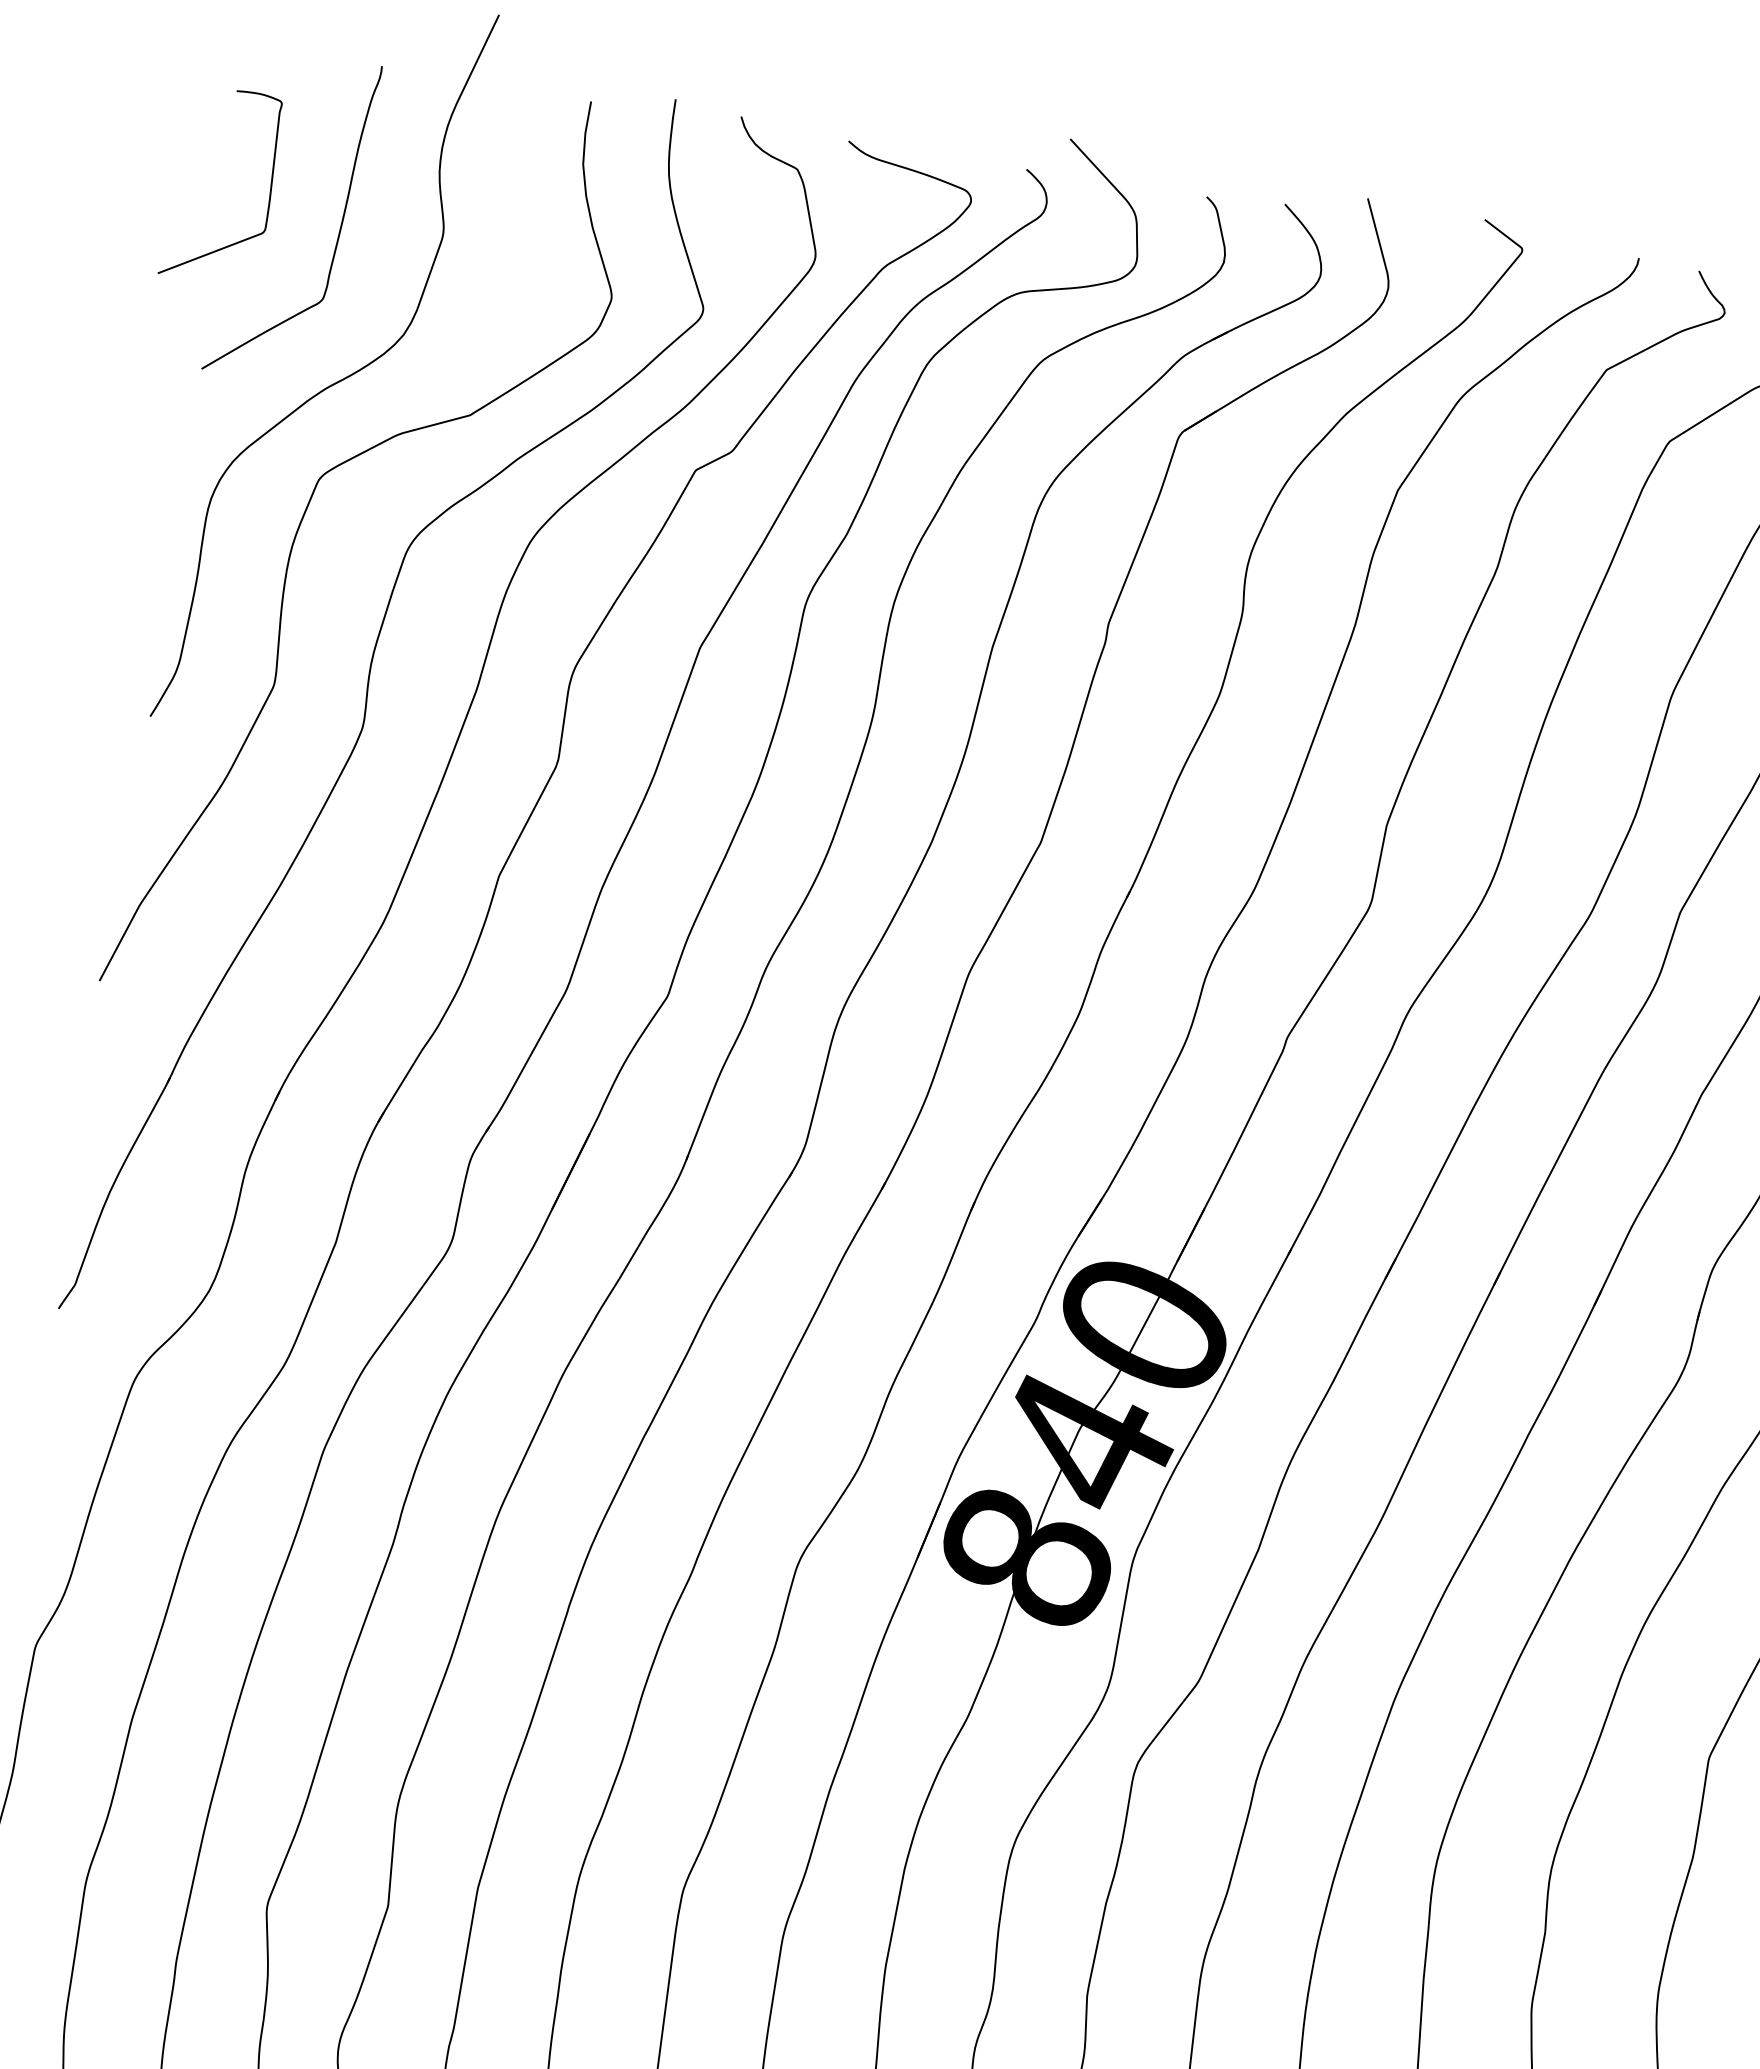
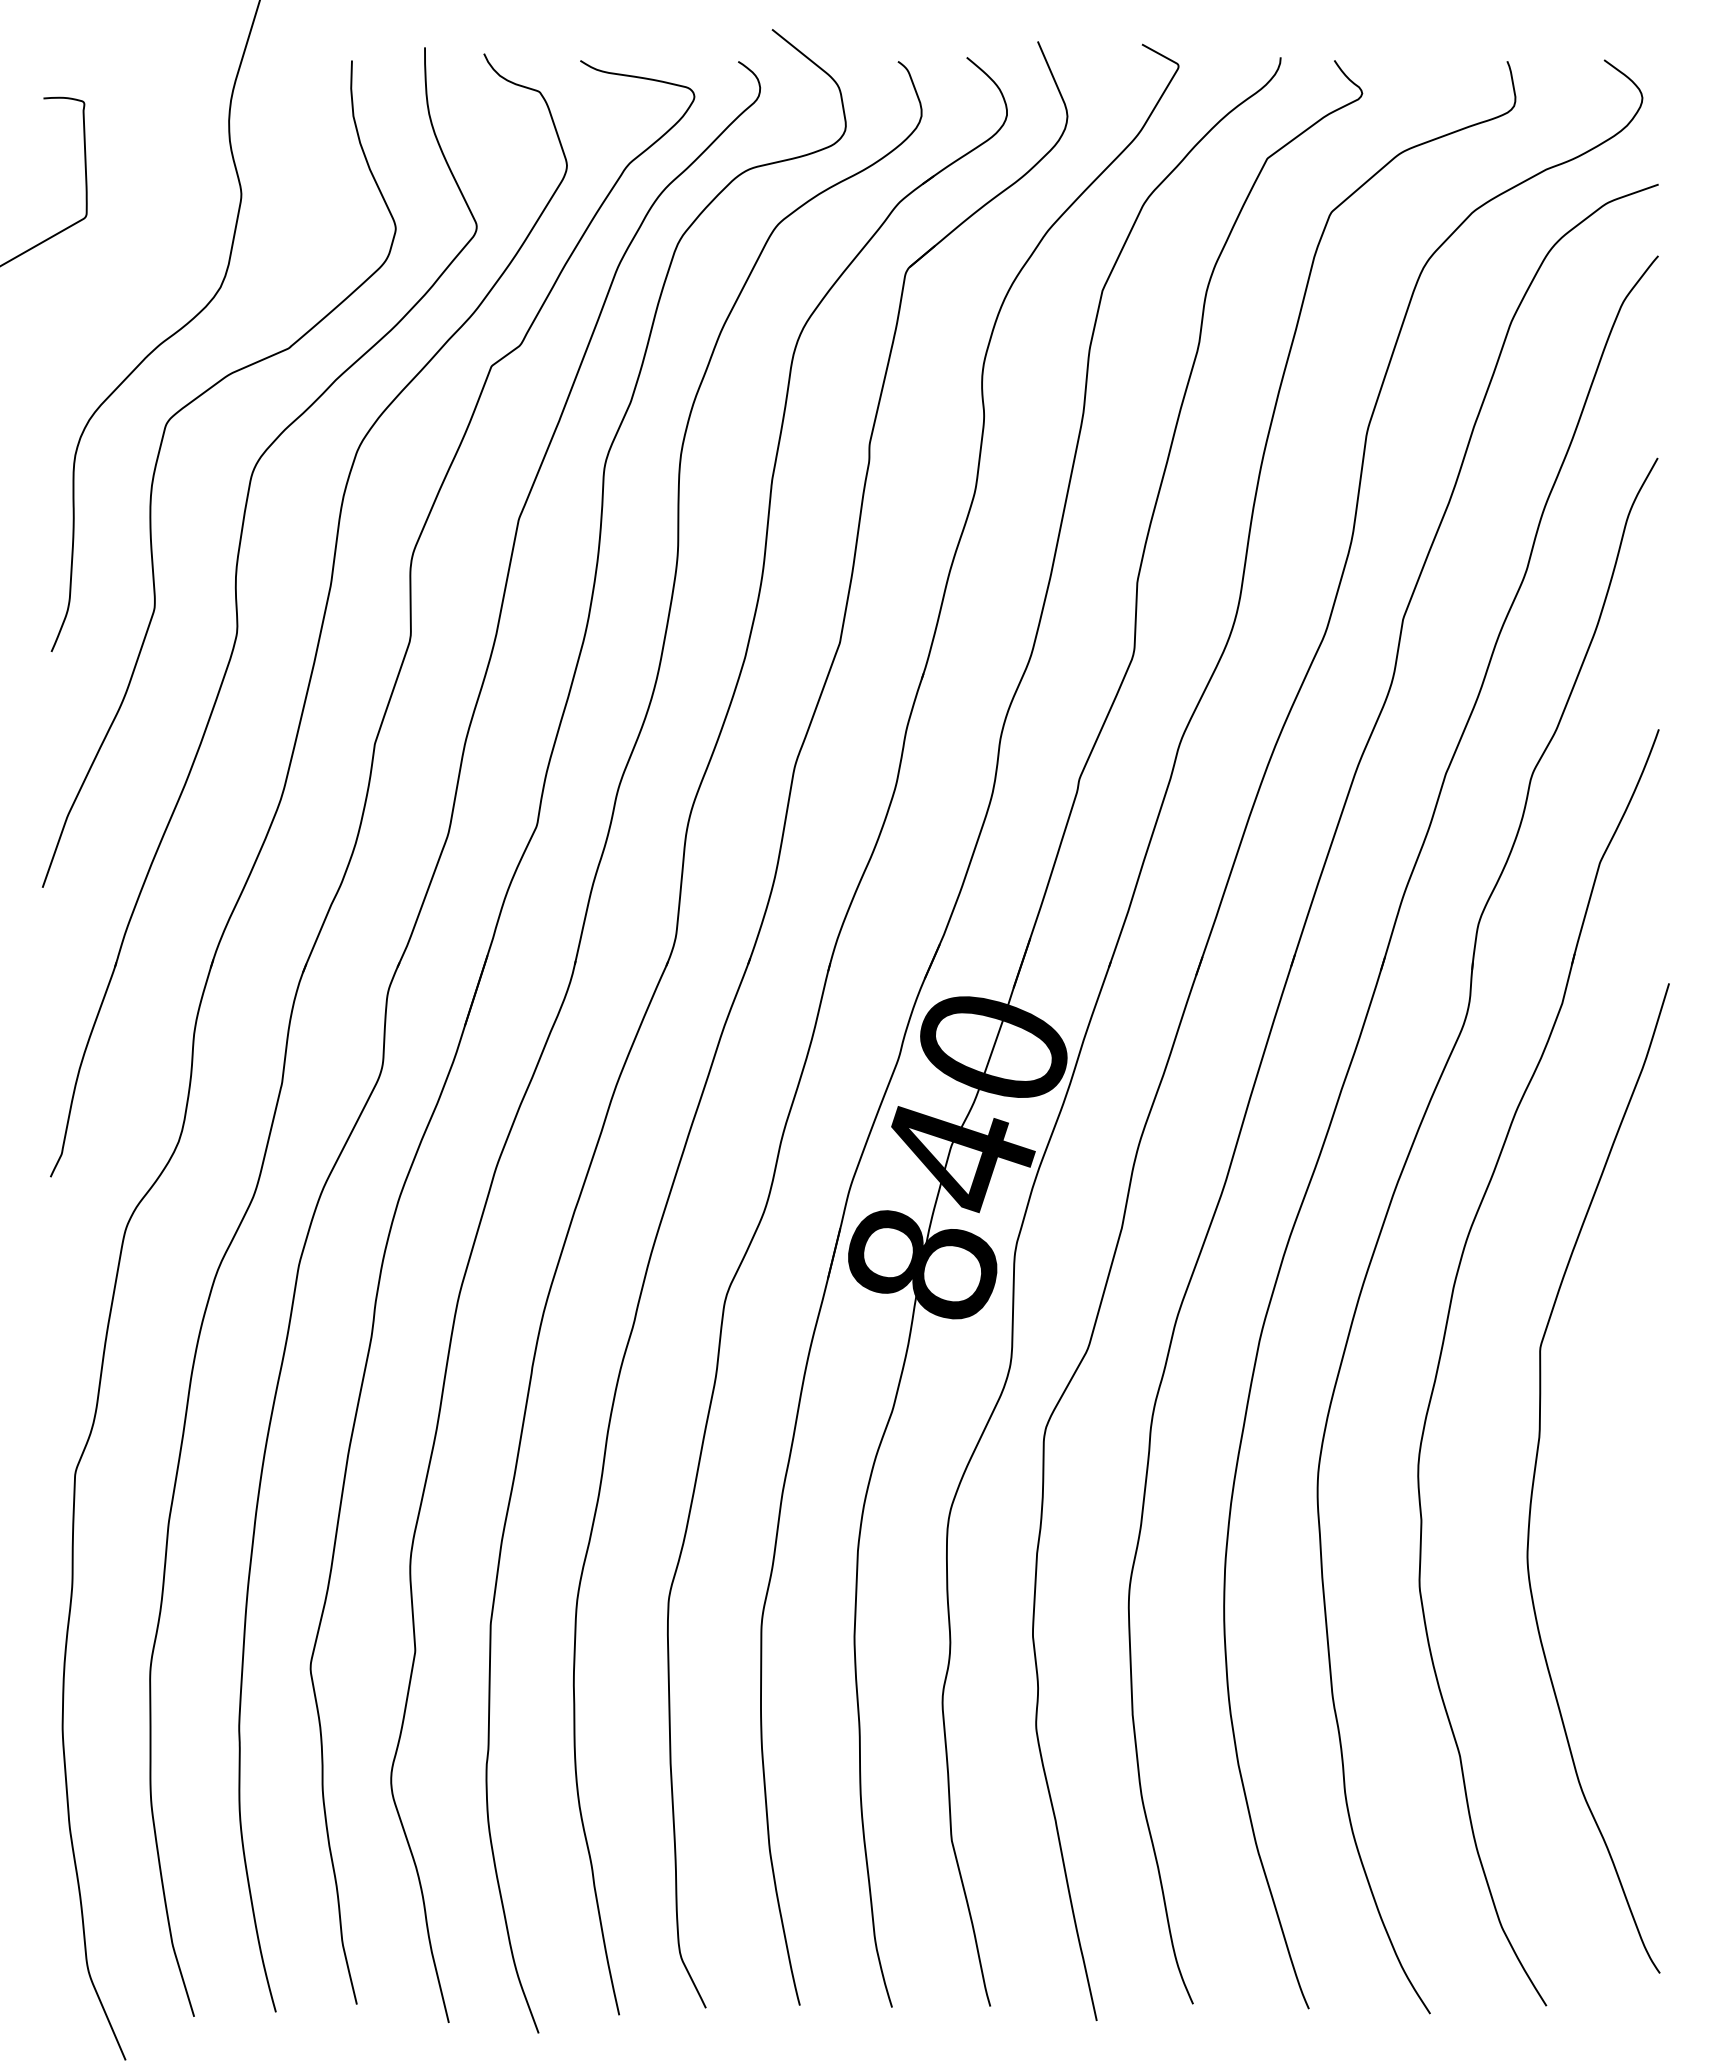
curve: (339, 229) -> (150, 204), removed

